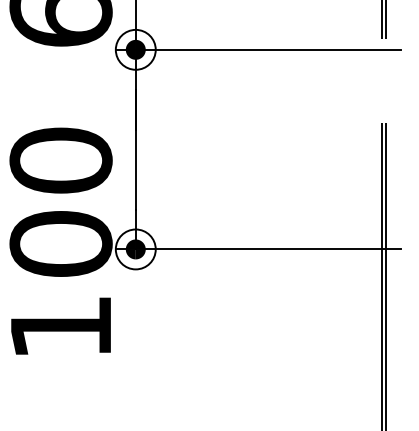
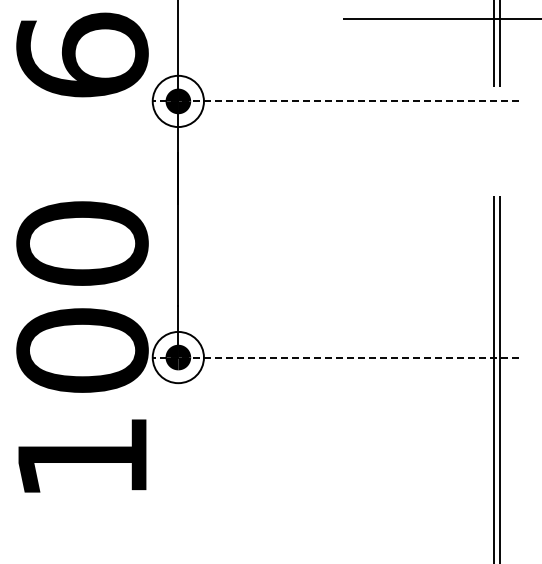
line: (258, 49) -> (335, 101), solid -> dashed
line: (258, 249) -> (335, 357), solid -> dashed

